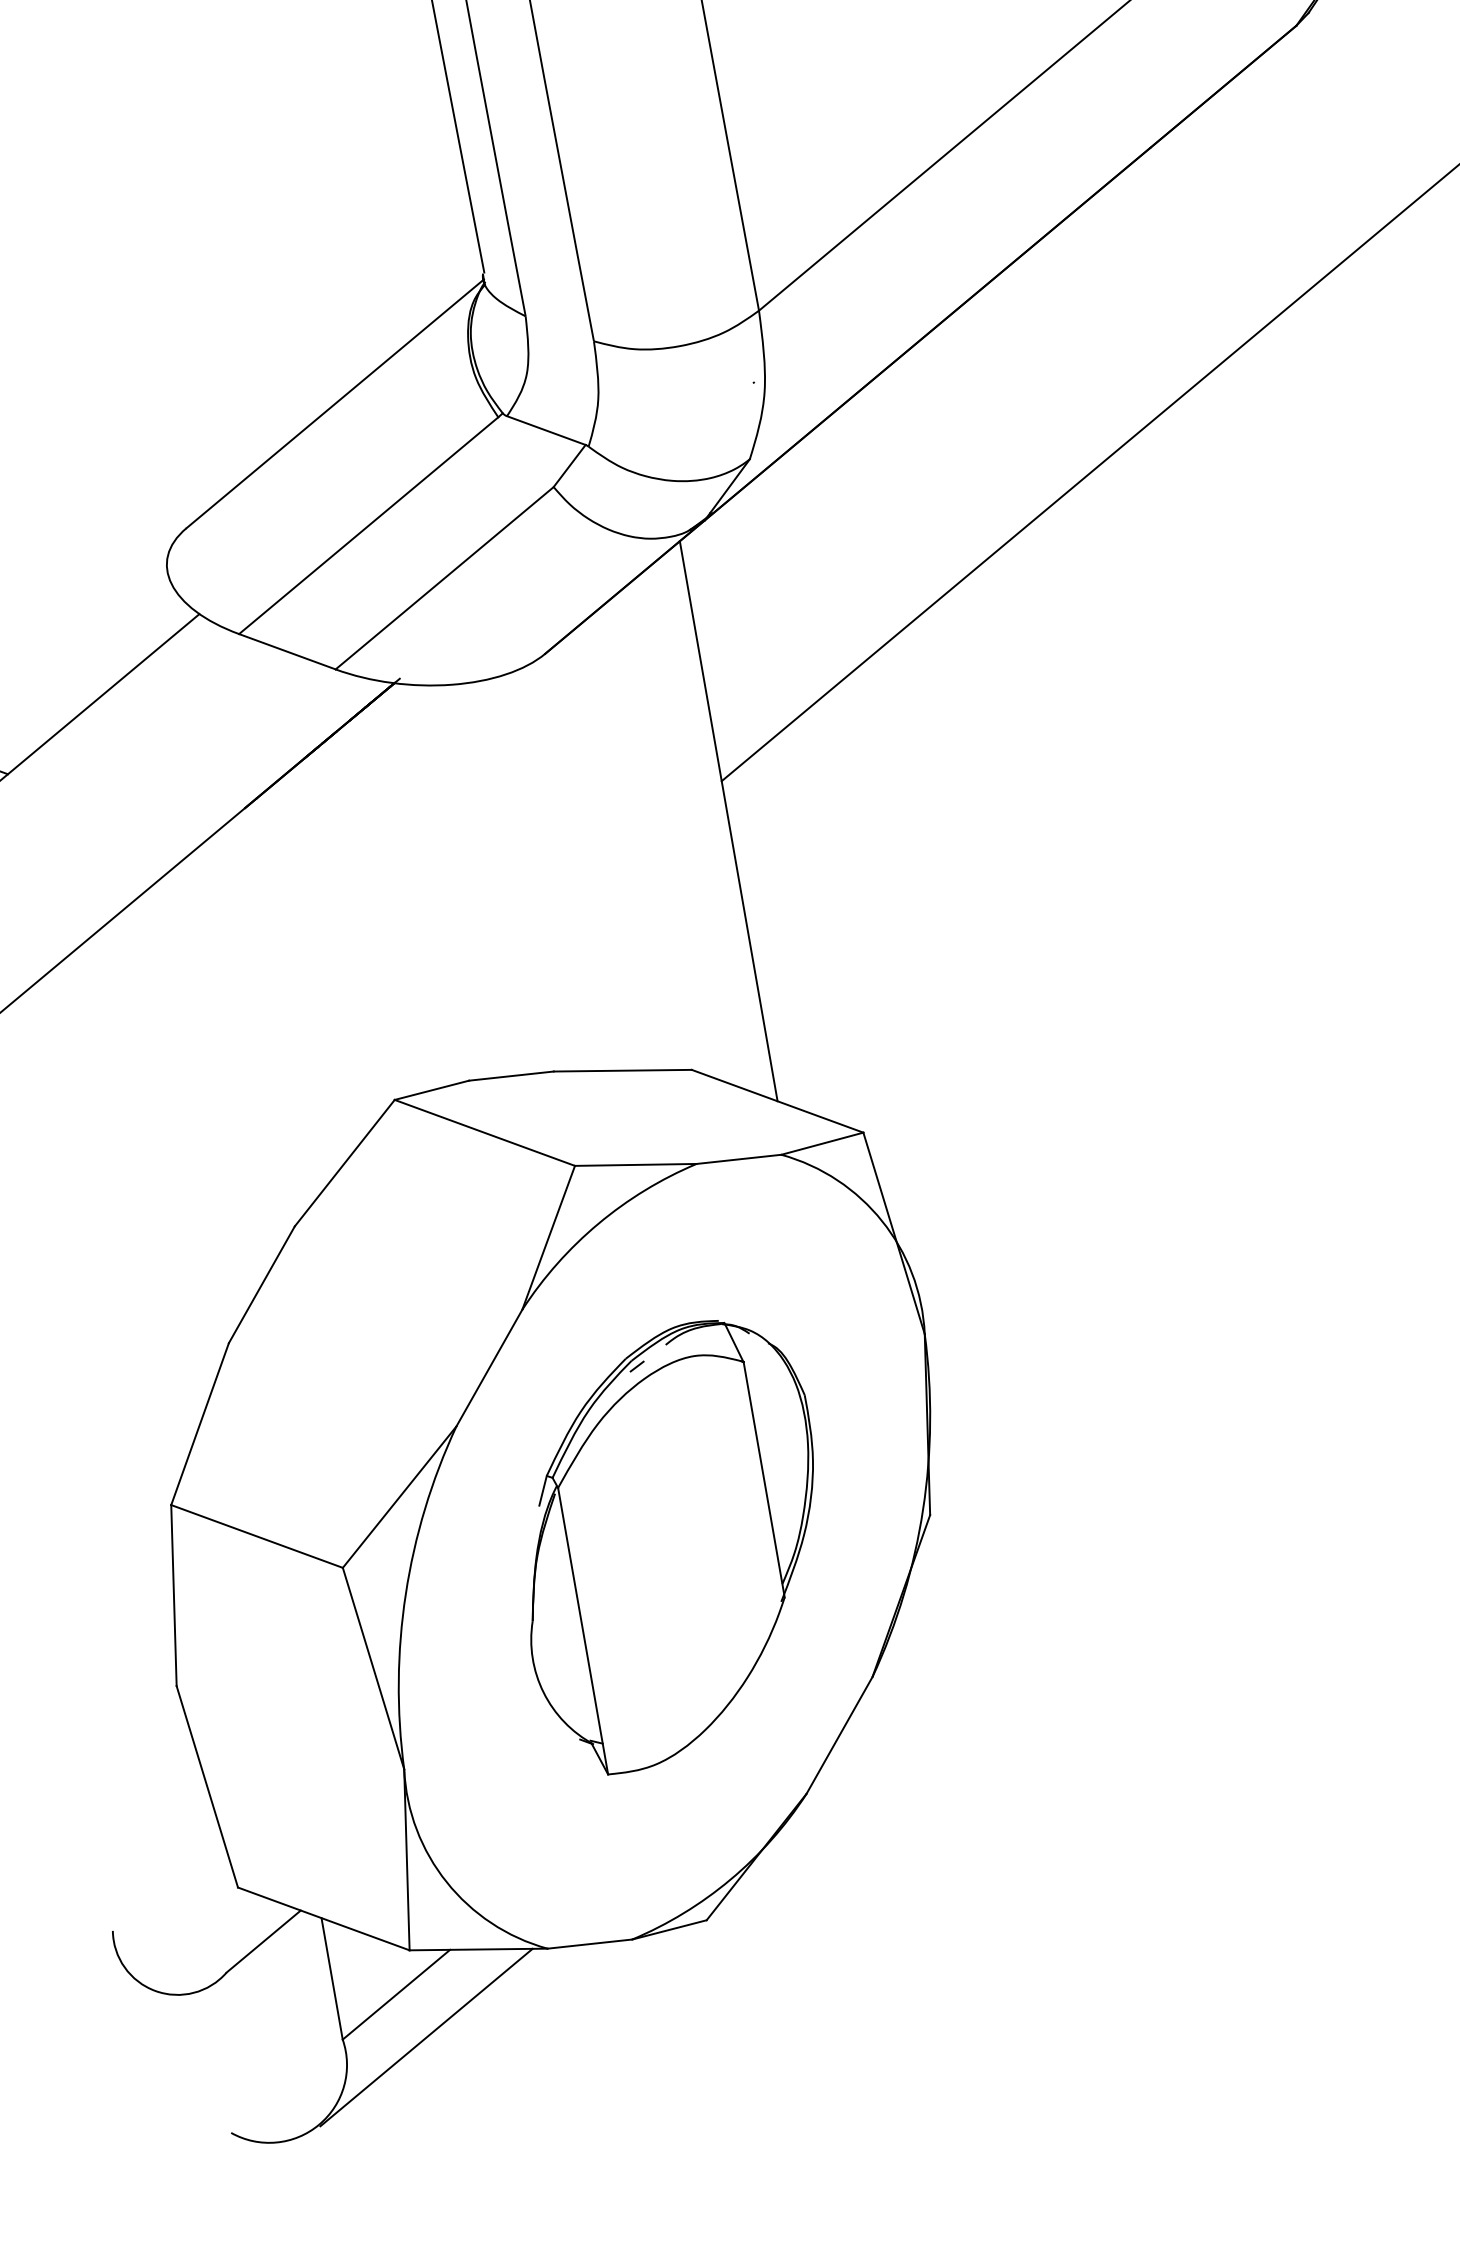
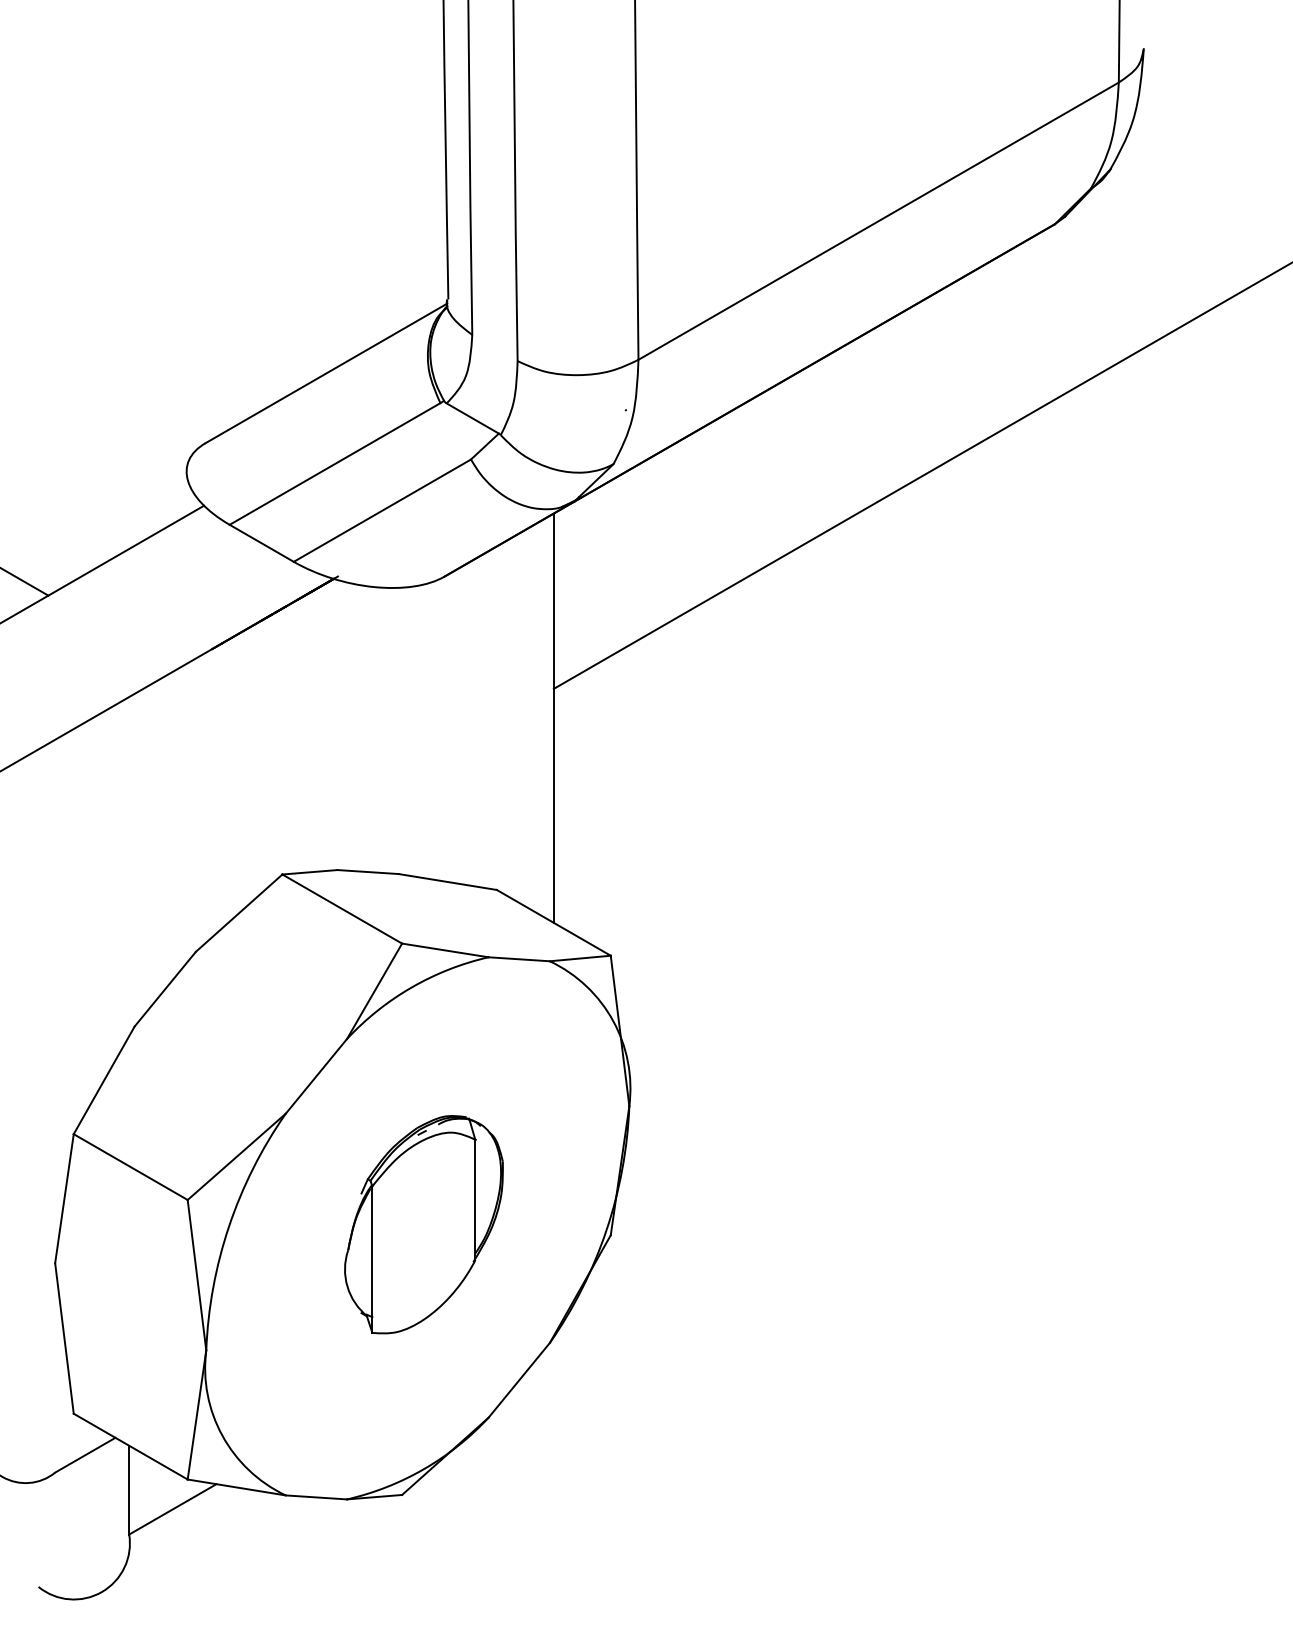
part: (671, 1545) -> (423, 1224), size x0.7
line: (425, 2037) -> (188, 1543), removed

